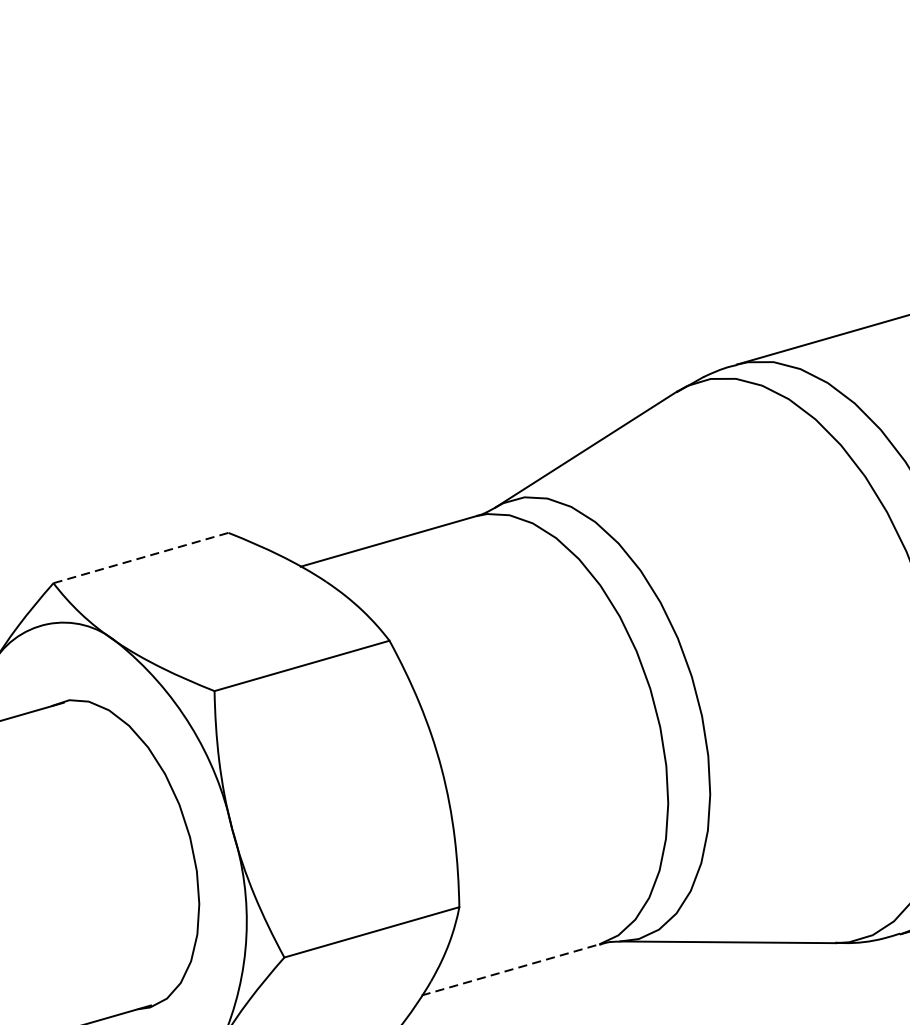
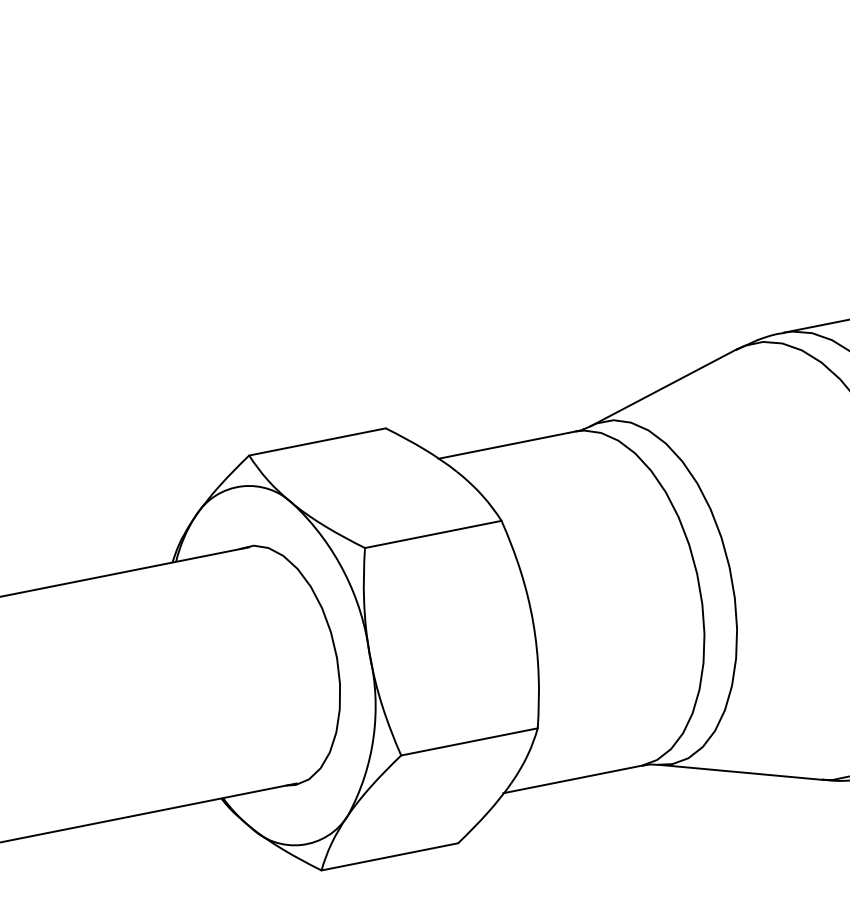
line: (140, 557) -> (317, 441), dashed -> solid
line: (510, 970) -> (572, 779), dashed -> solid

